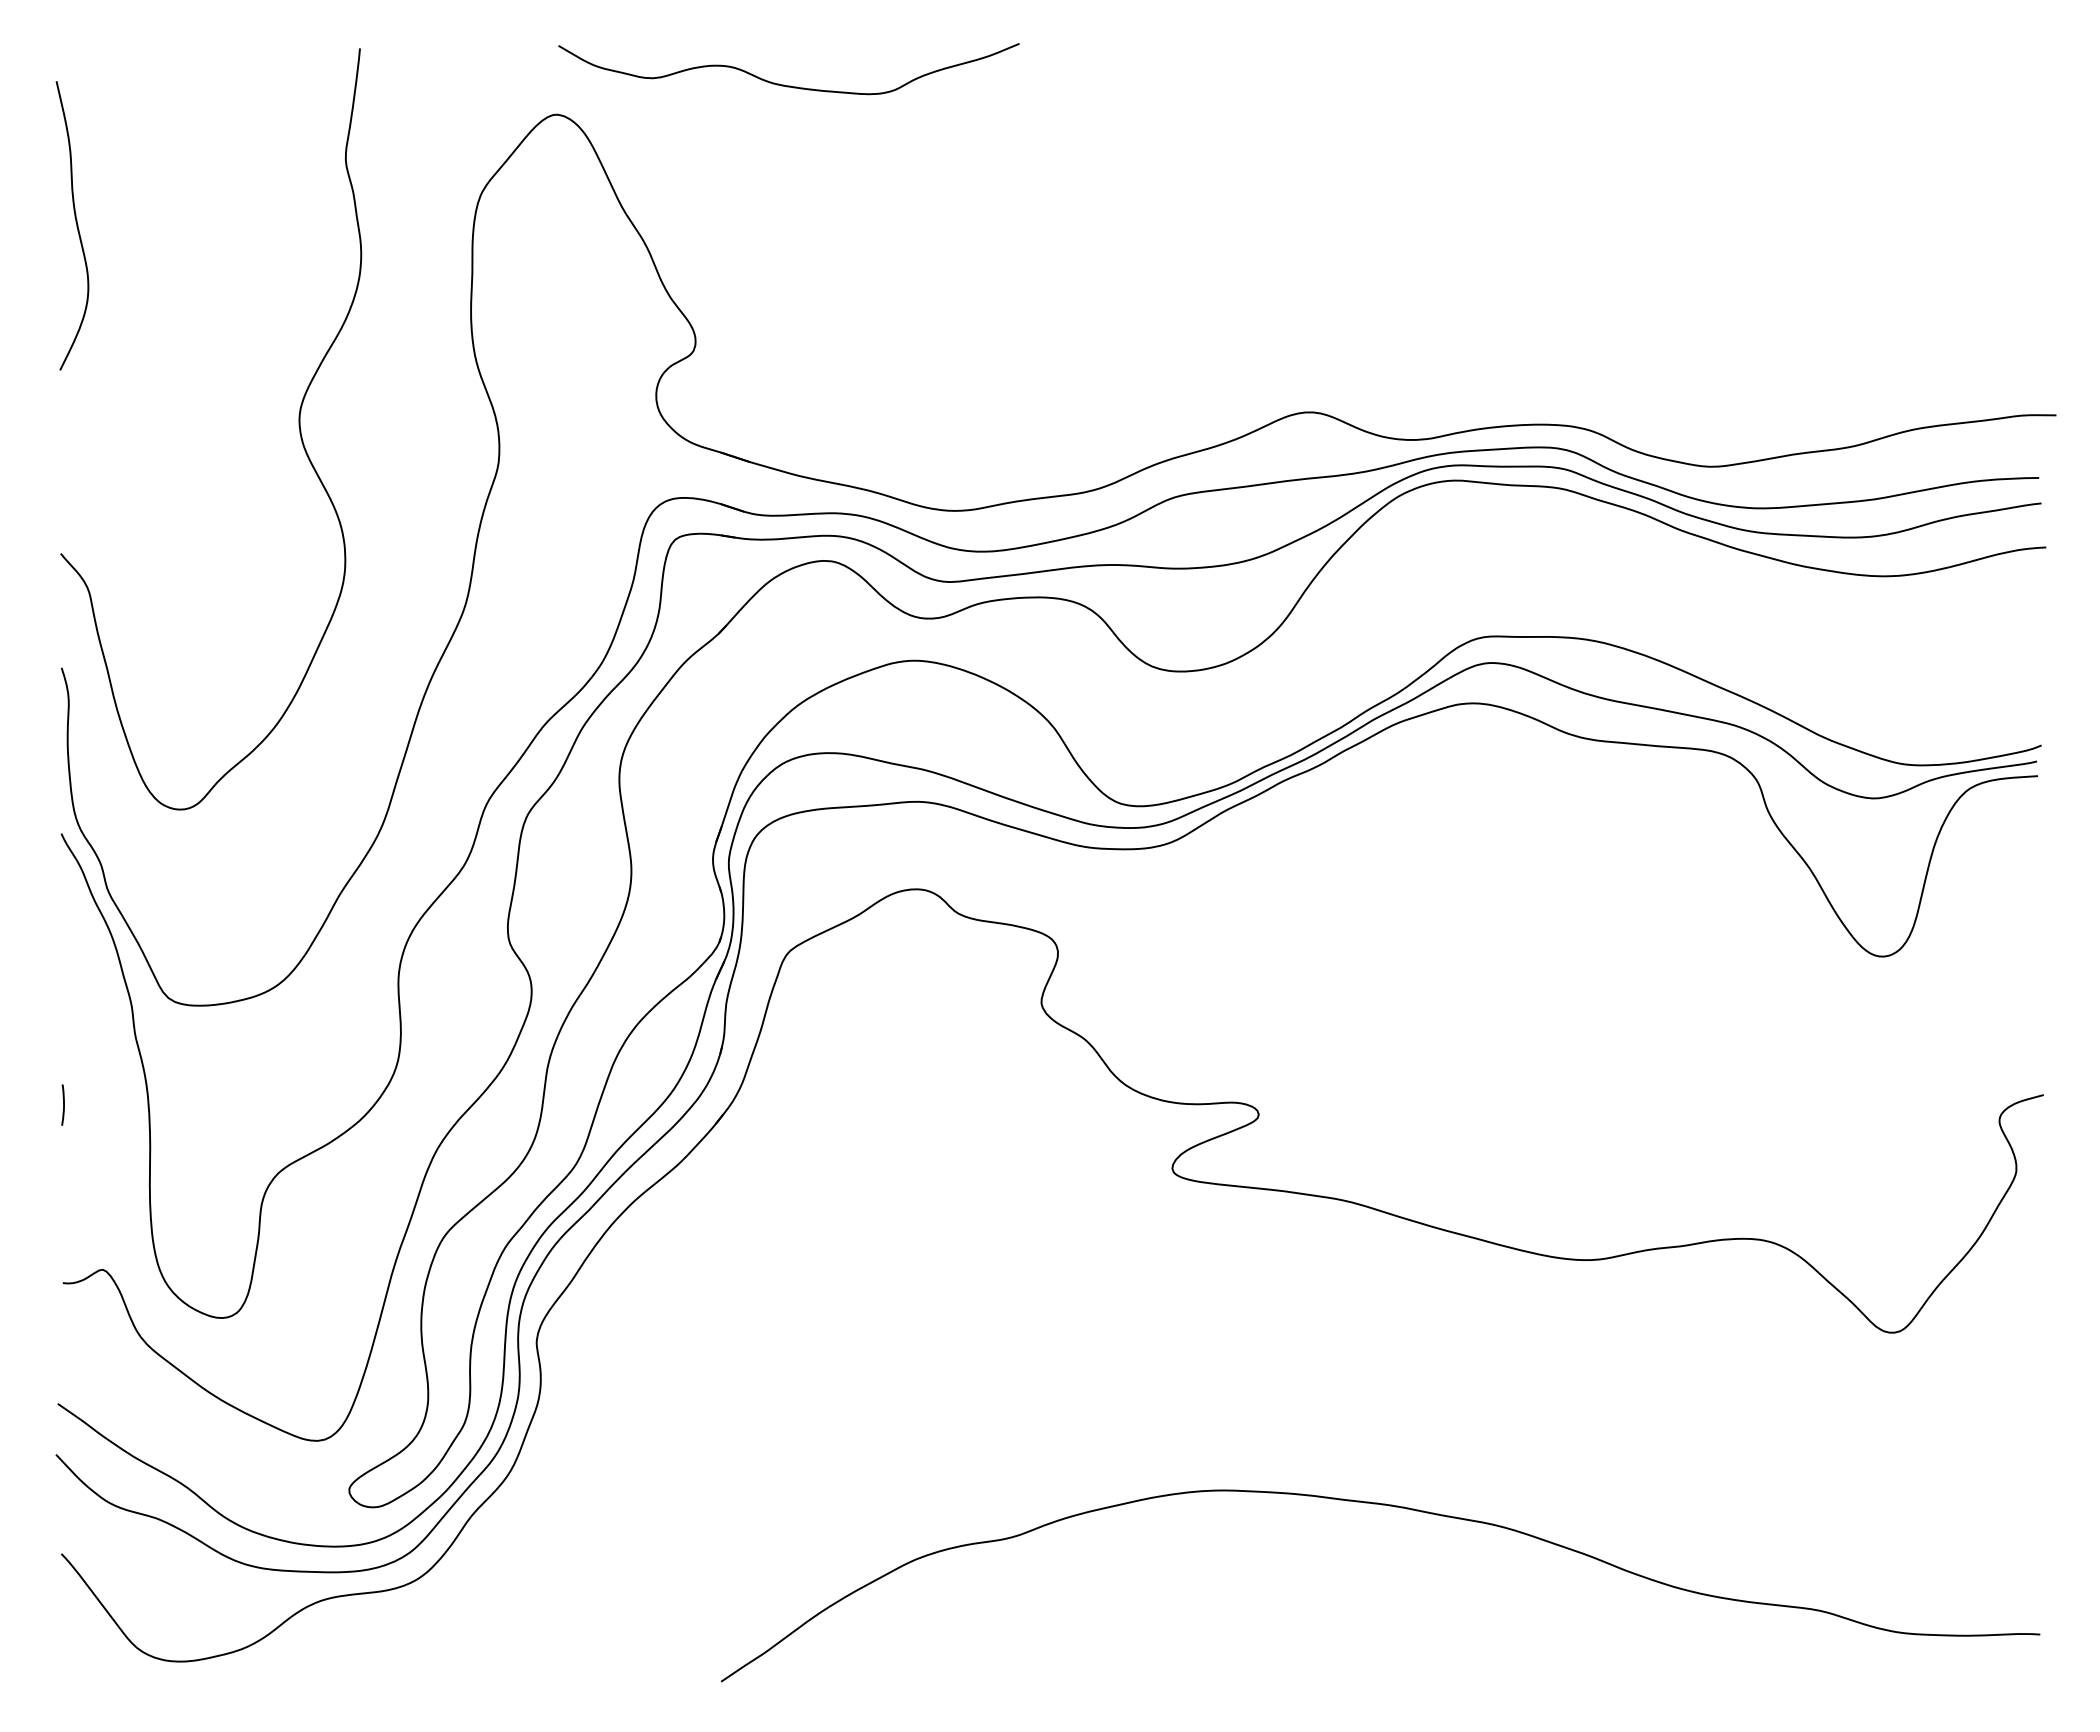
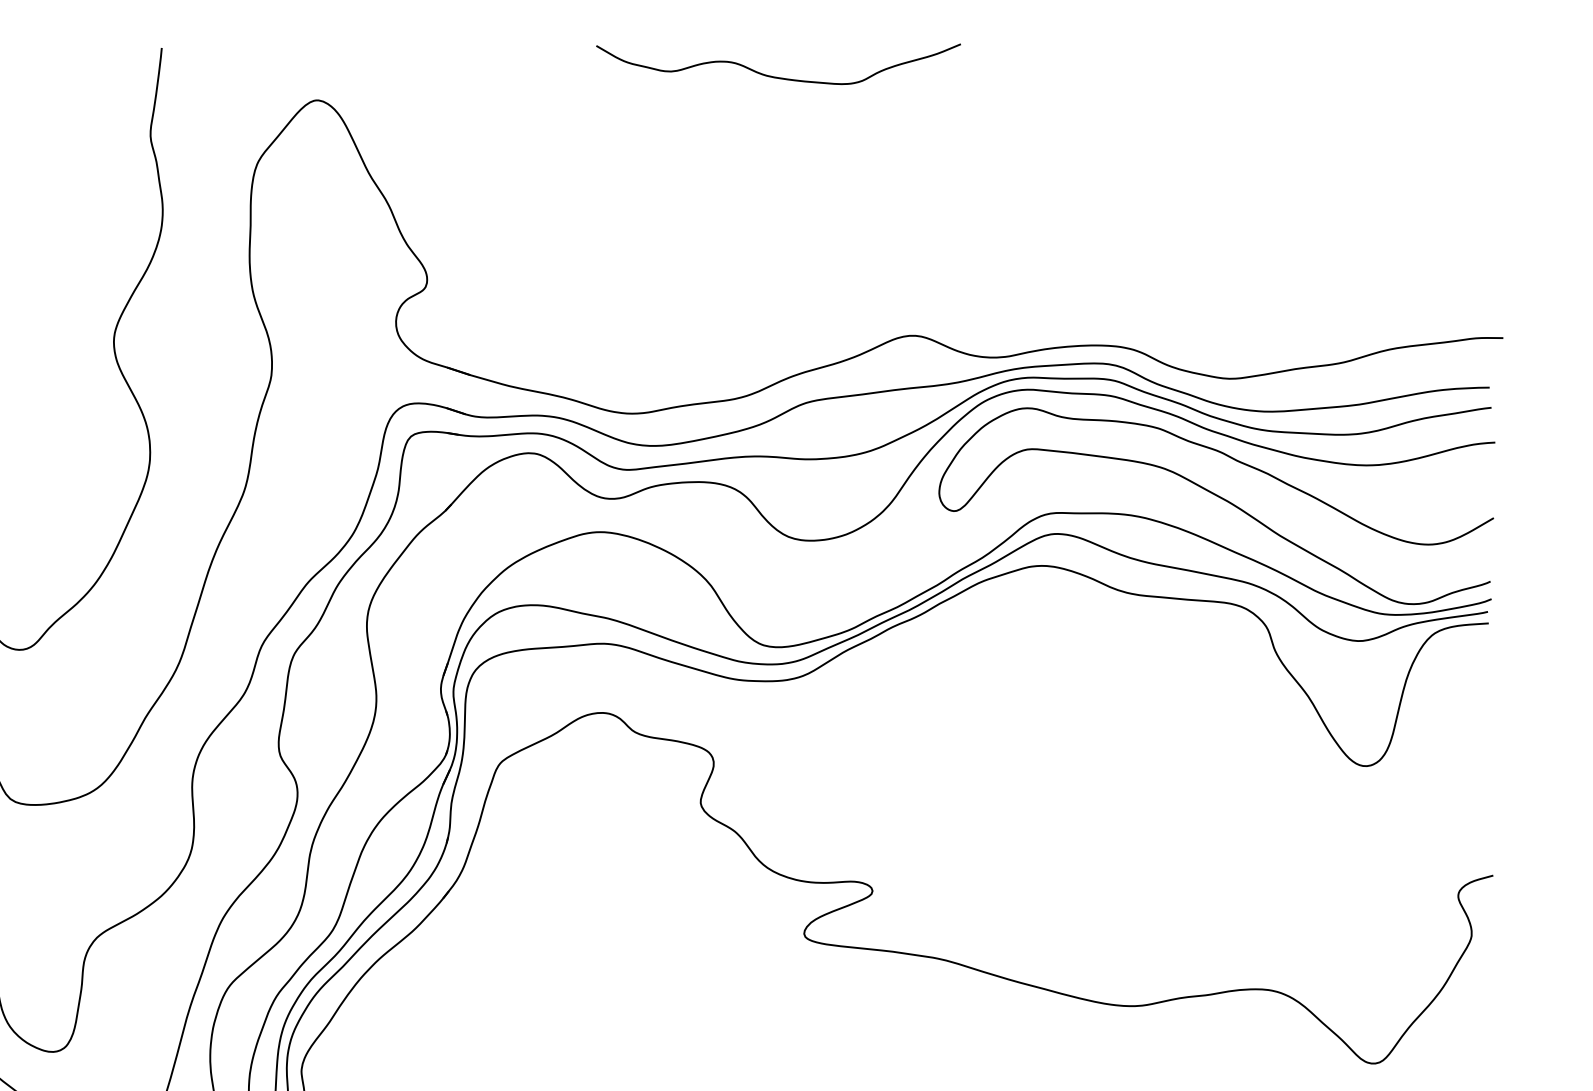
curve: (784, 84) -> (775, 76), moved
curve: (1697, 617) -> (1219, 497), added

